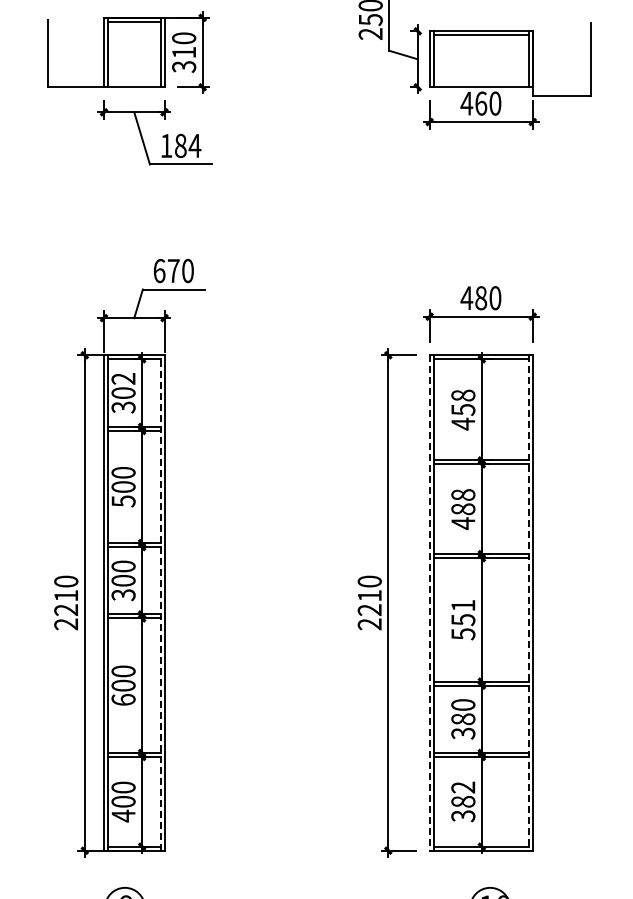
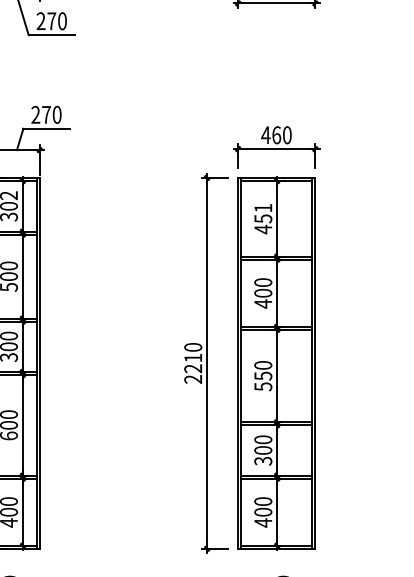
text: (180, 145) -> (51, 20), 184 -> 270
text: (159, 270) -> (35, 114), 670 -> 270
text: (481, 298) -> (276, 135), 480 -> 460
text: (463, 395) -> (263, 208), 458 -> 451
text: (463, 502) -> (263, 288), 488 -> 400
line: (160, 602) -> (36, 363), dashed -> solid
line: (429, 602) -> (237, 363), dashed -> solid
line: (528, 602) -> (312, 363), dashed -> solid
text: (463, 605) -> (263, 365), 551 -> 550
text: (463, 719) -> (263, 450), 380 -> 300
text: (463, 801) -> (263, 512), 382 -> 400

